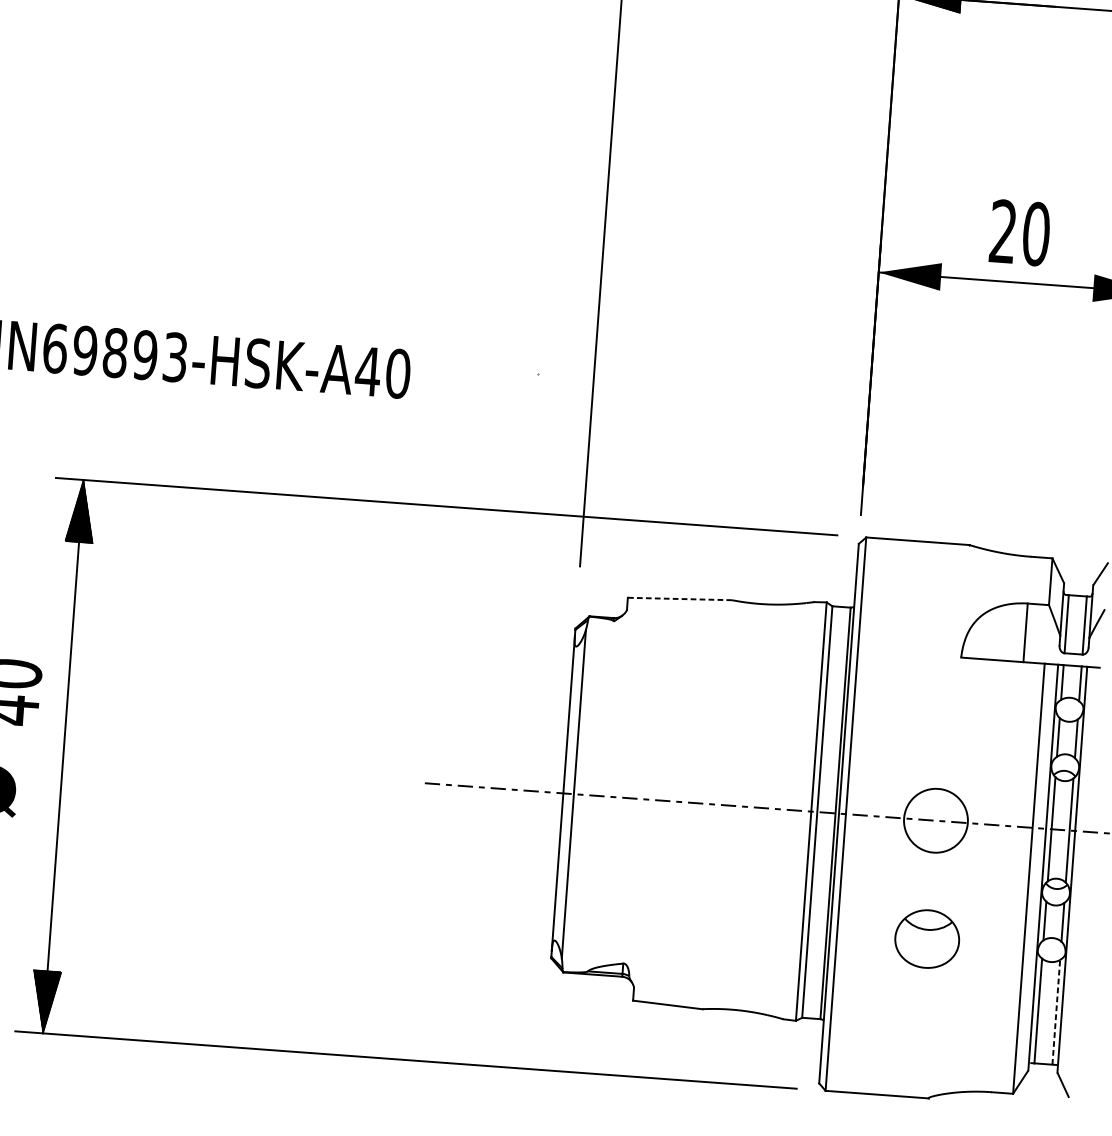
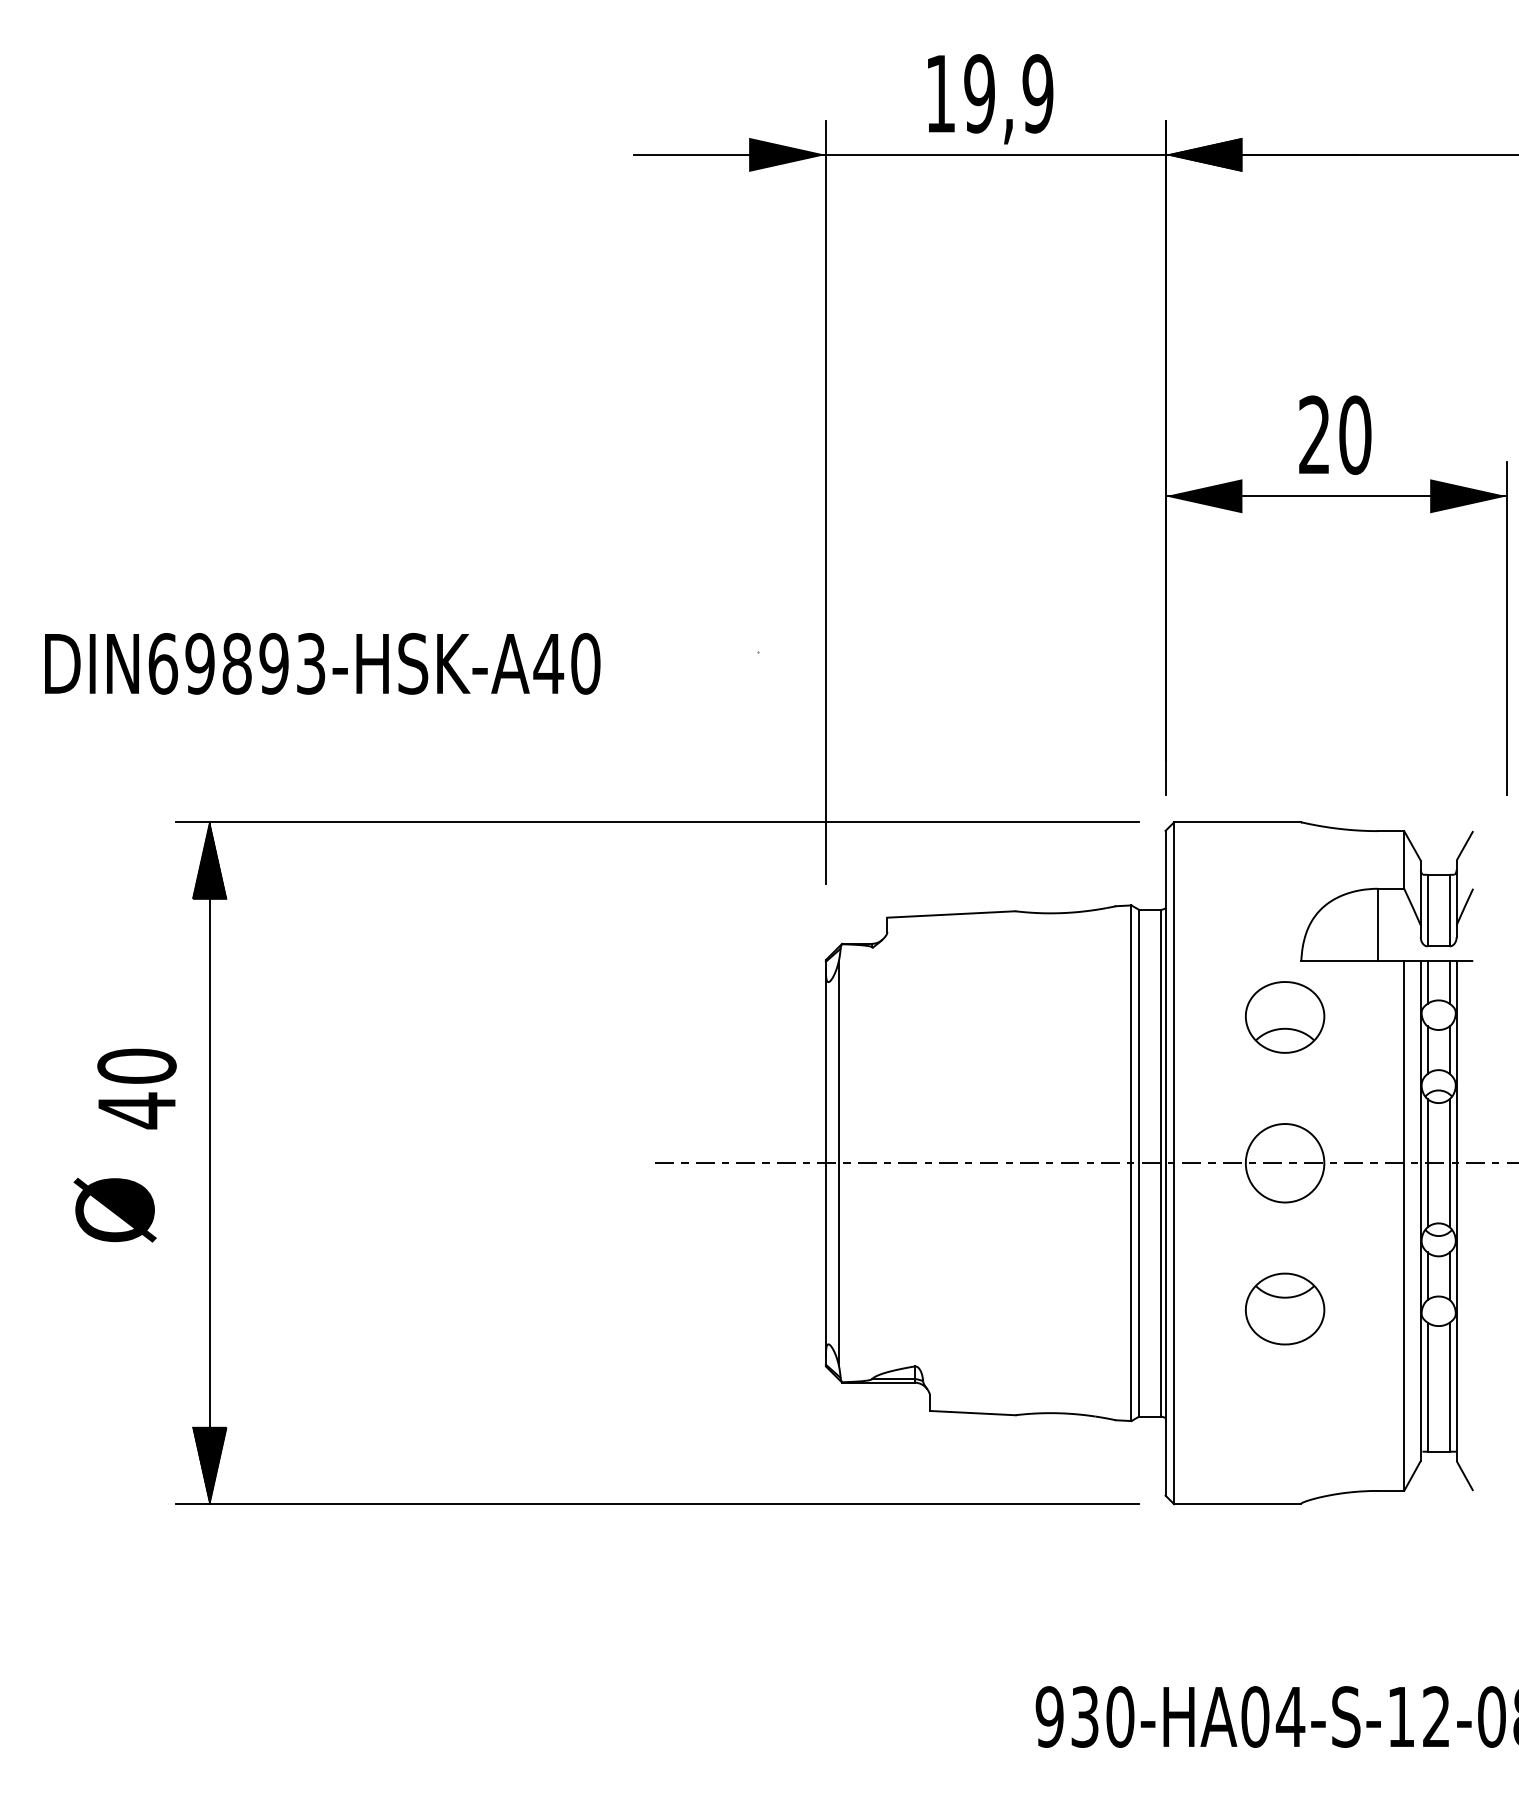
line: (679, 598) -> (950, 914), dashed -> solid
part: (944, 702) -> (1285, 1017), added
line: (1056, 1012) -> (1449, 1387), dashed -> solid

